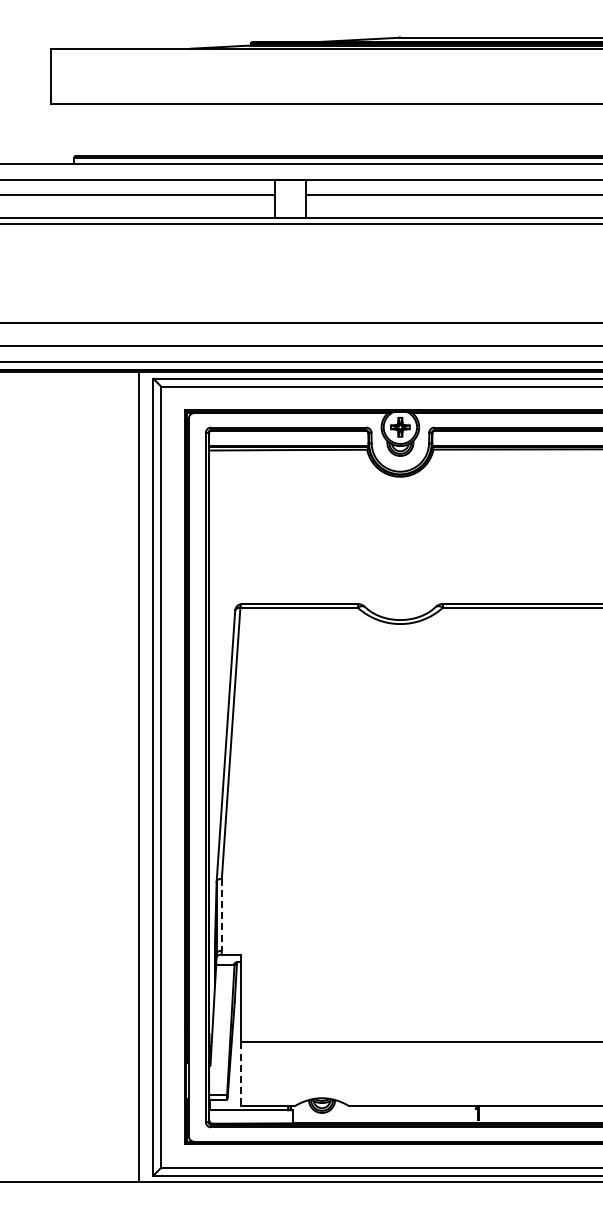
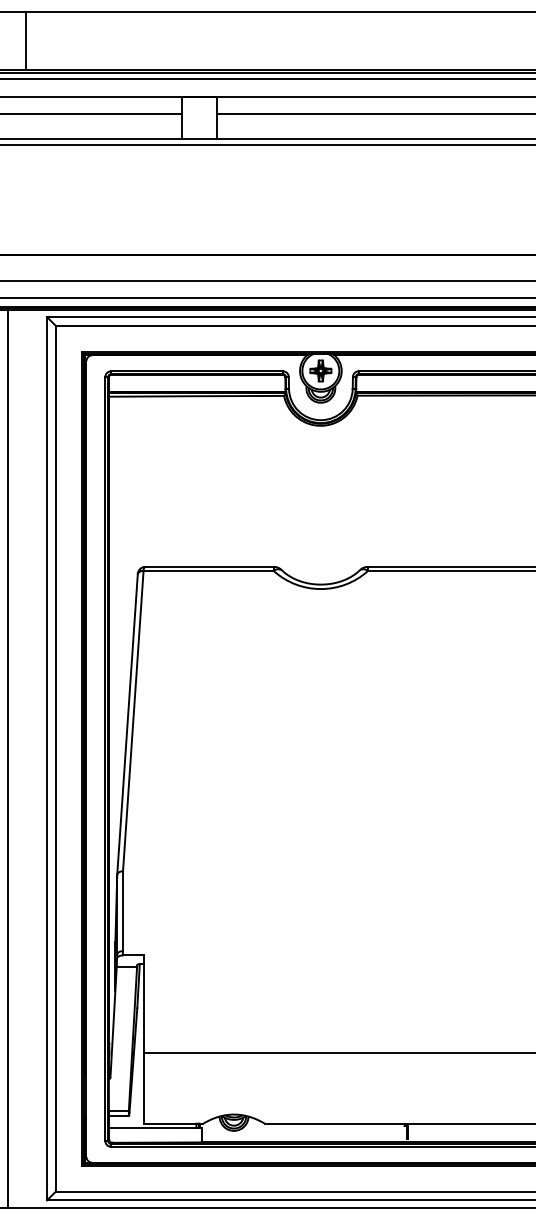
line: (134, 129) -> (26, 40), added
line: (139, 776) -> (8, 757), moved
line: (221, 914) -> (122, 910), dashed -> solid
line: (241, 1074) -> (144, 1088), dashed -> solid

